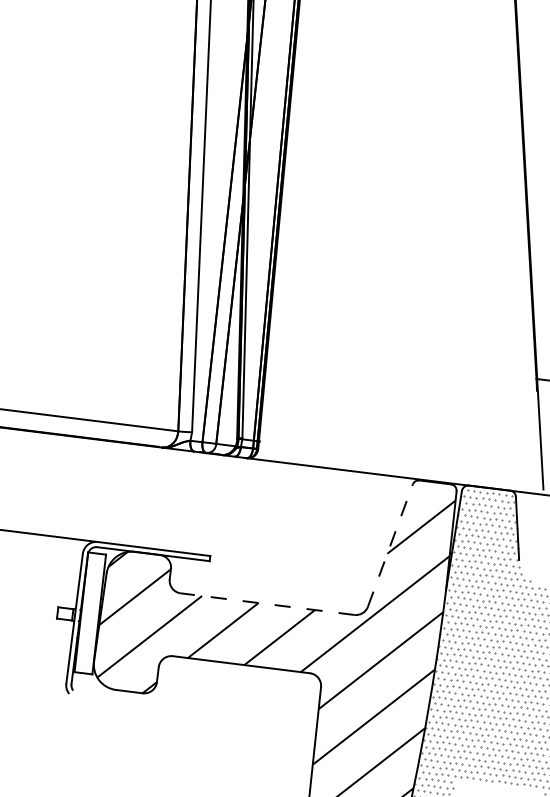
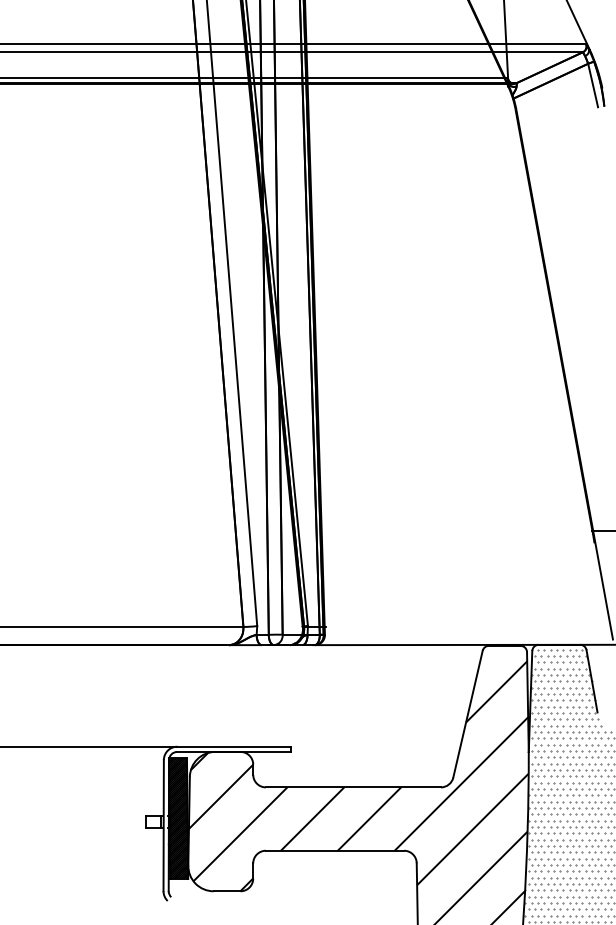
line: (390, 545) -> (468, 713), dashed -> solid
line: (267, 604) -> (353, 787), dashed -> solid
hatch: (90, 613) -> (178, 818), added

